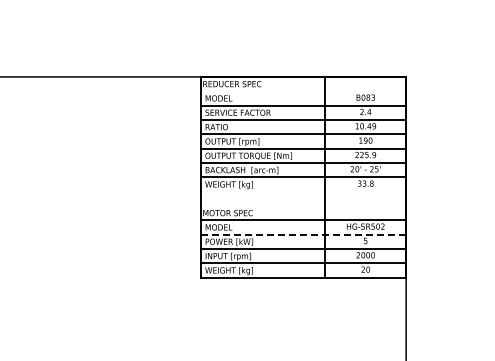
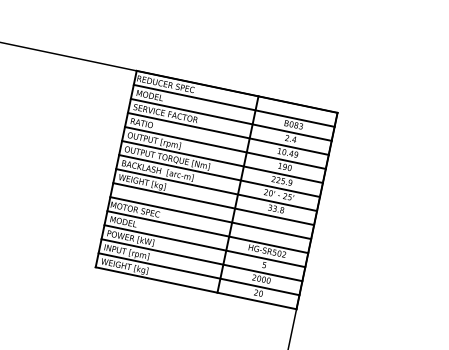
line: (303, 91) -> (234, 106), added
line: (303, 191) -> (213, 203), added
line: (303, 205) -> (210, 217), added
line: (303, 234) -> (204, 246), dashed -> solid

